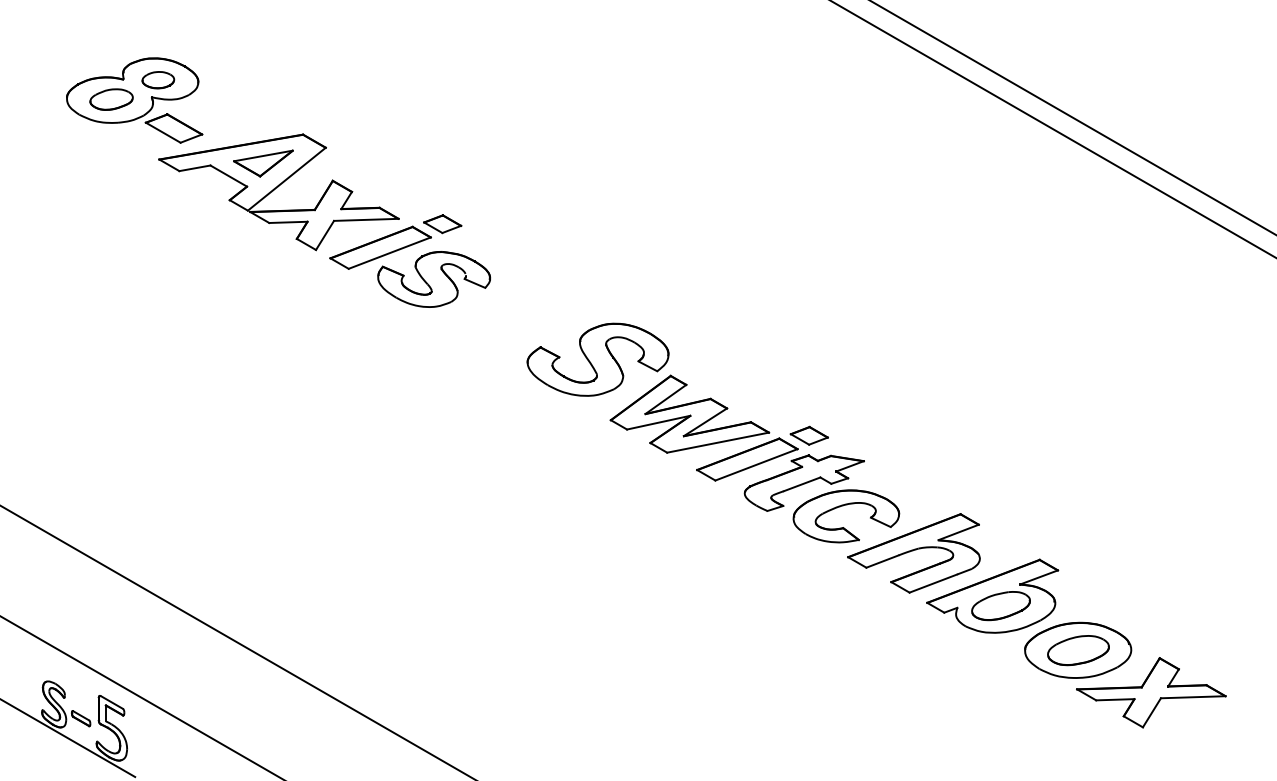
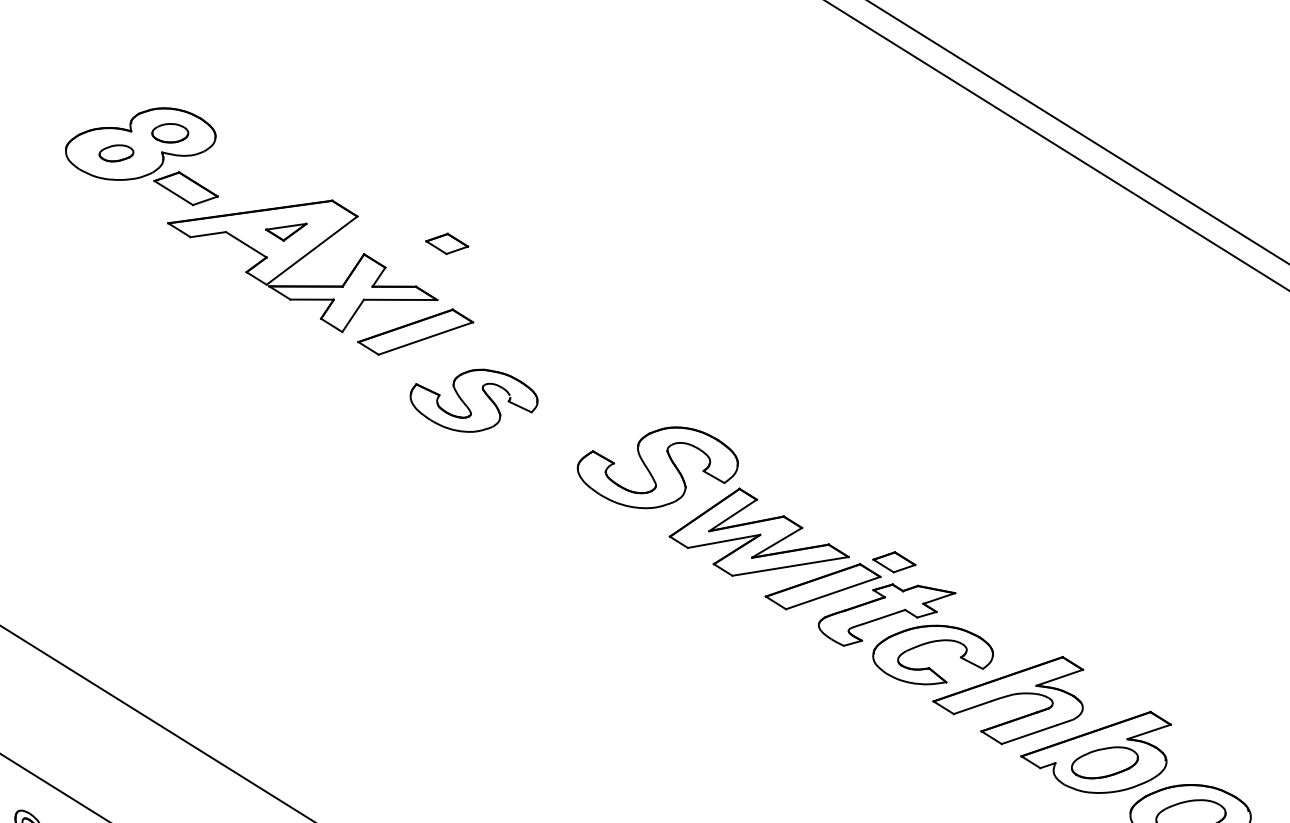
part: (111, 99) -> (116, 153), size x0.7
part: (263, 163) -> (286, 231), size x0.6
part: (442, 224) -> (446, 244), moved
part: (429, 284) -> (468, 406), moved

